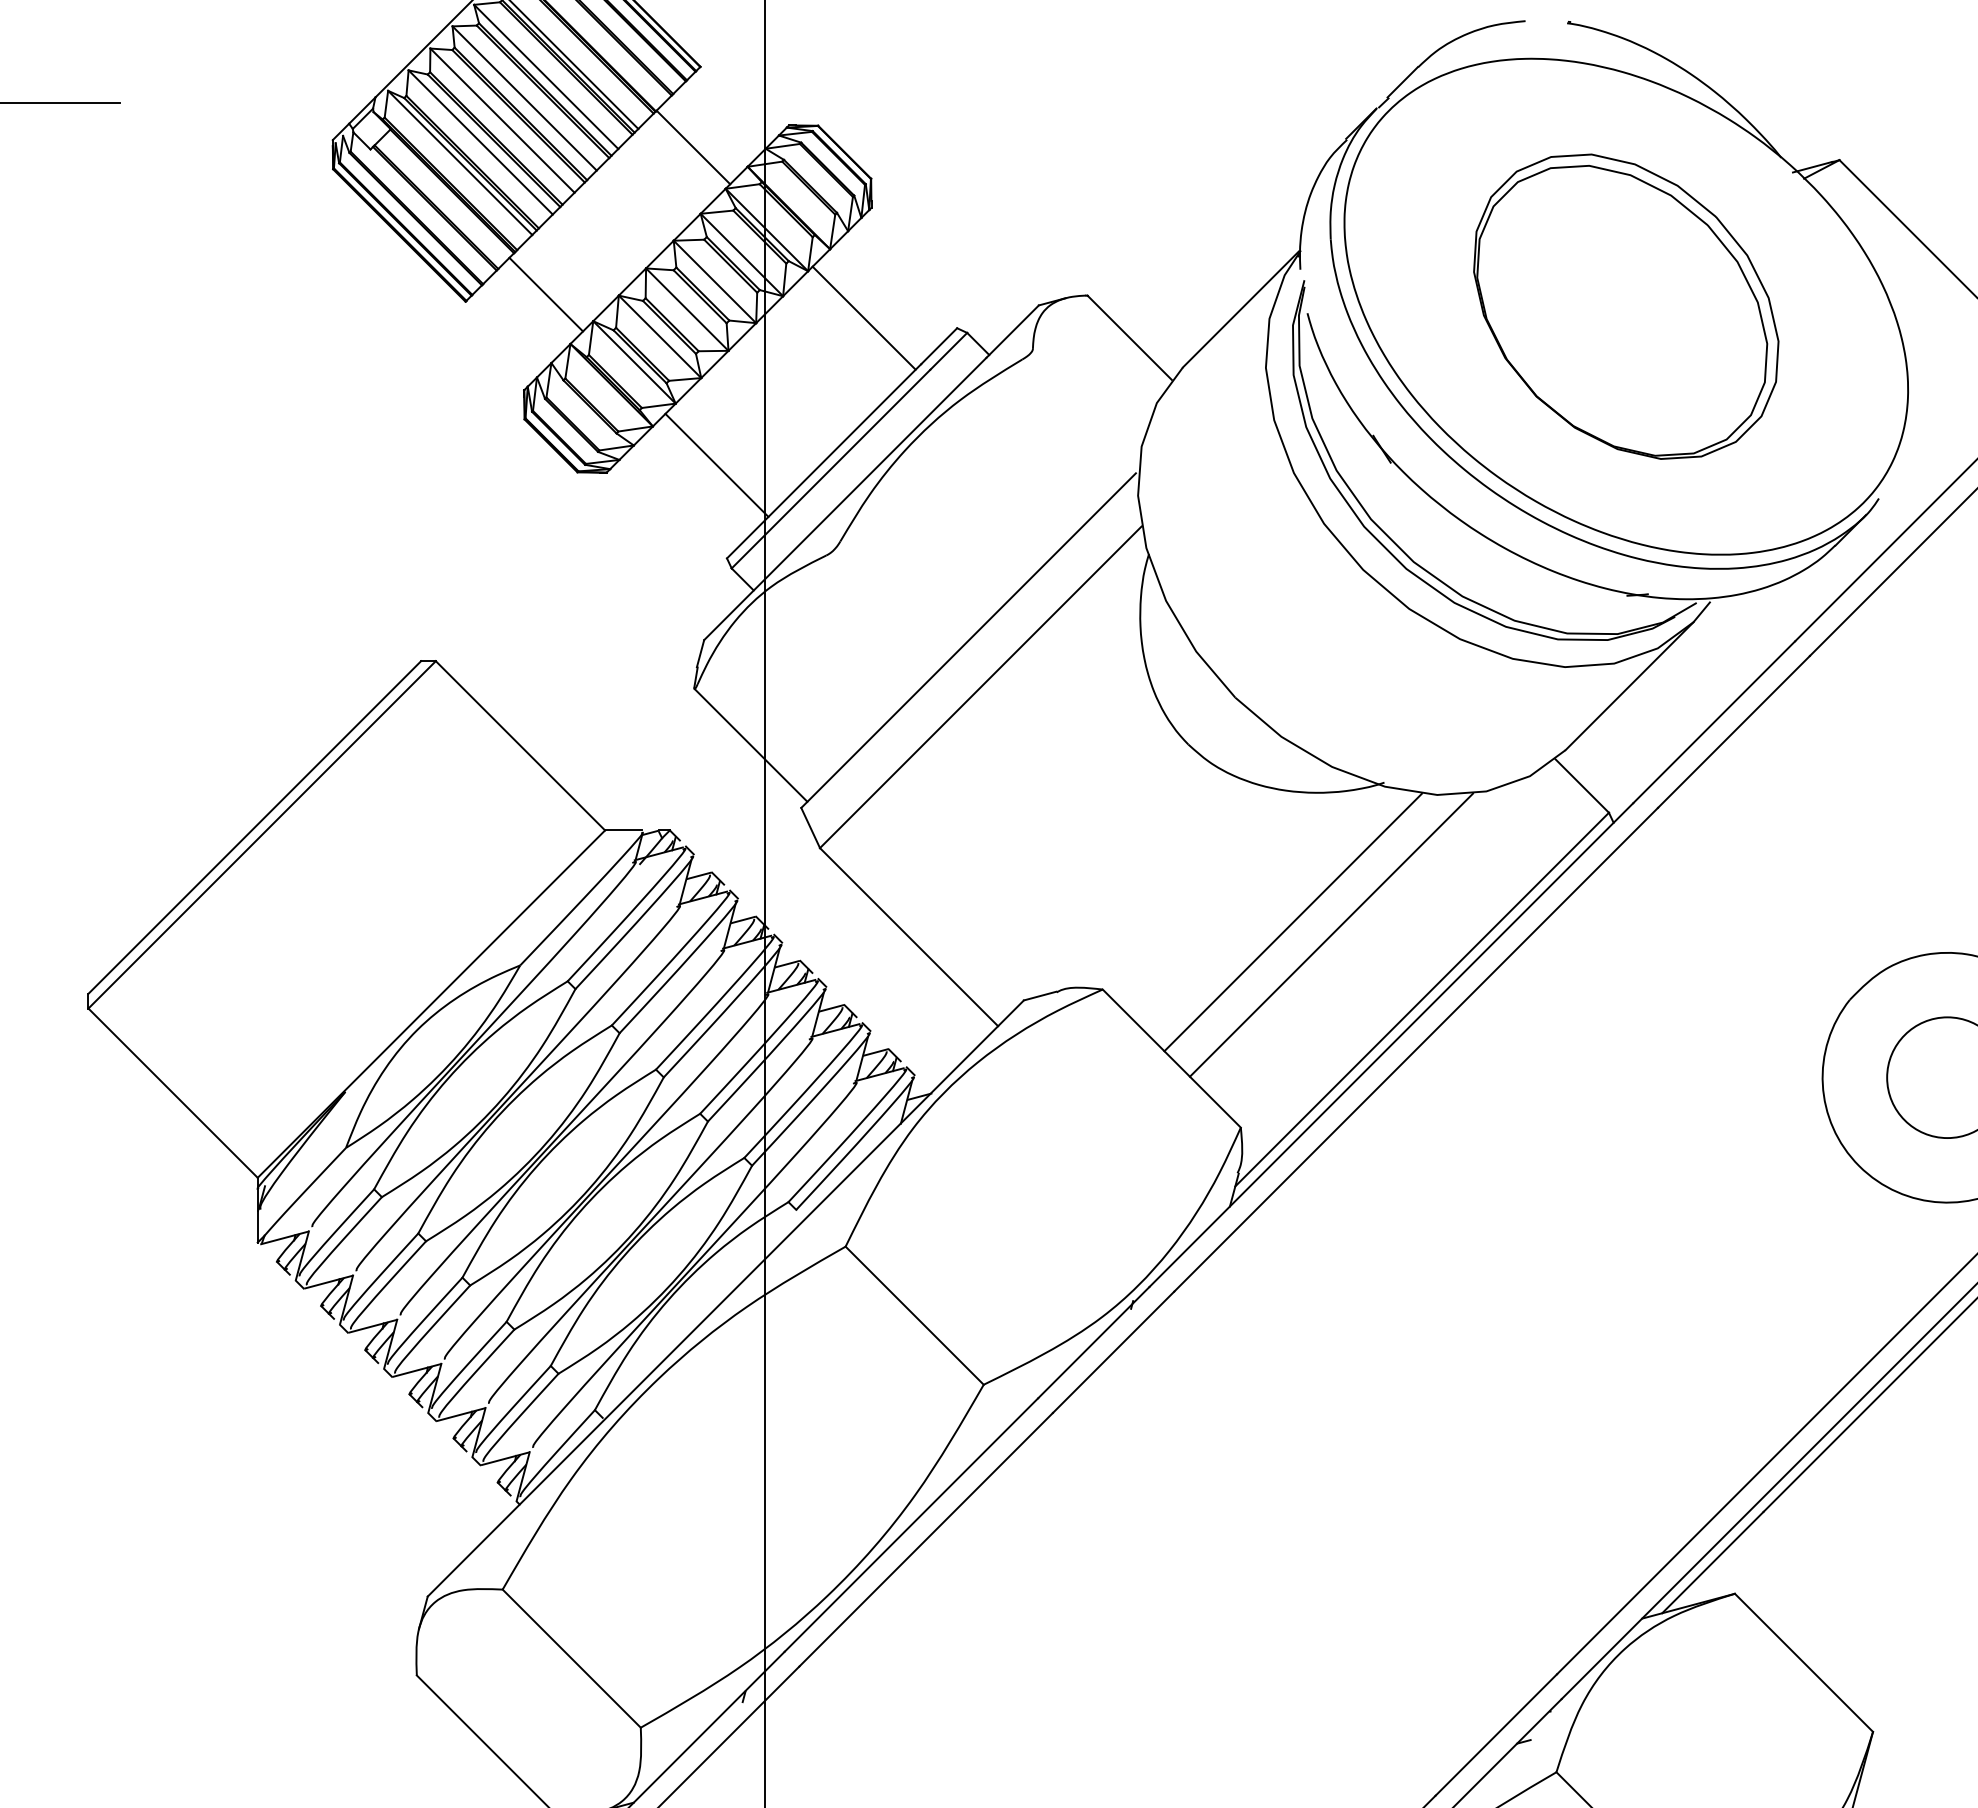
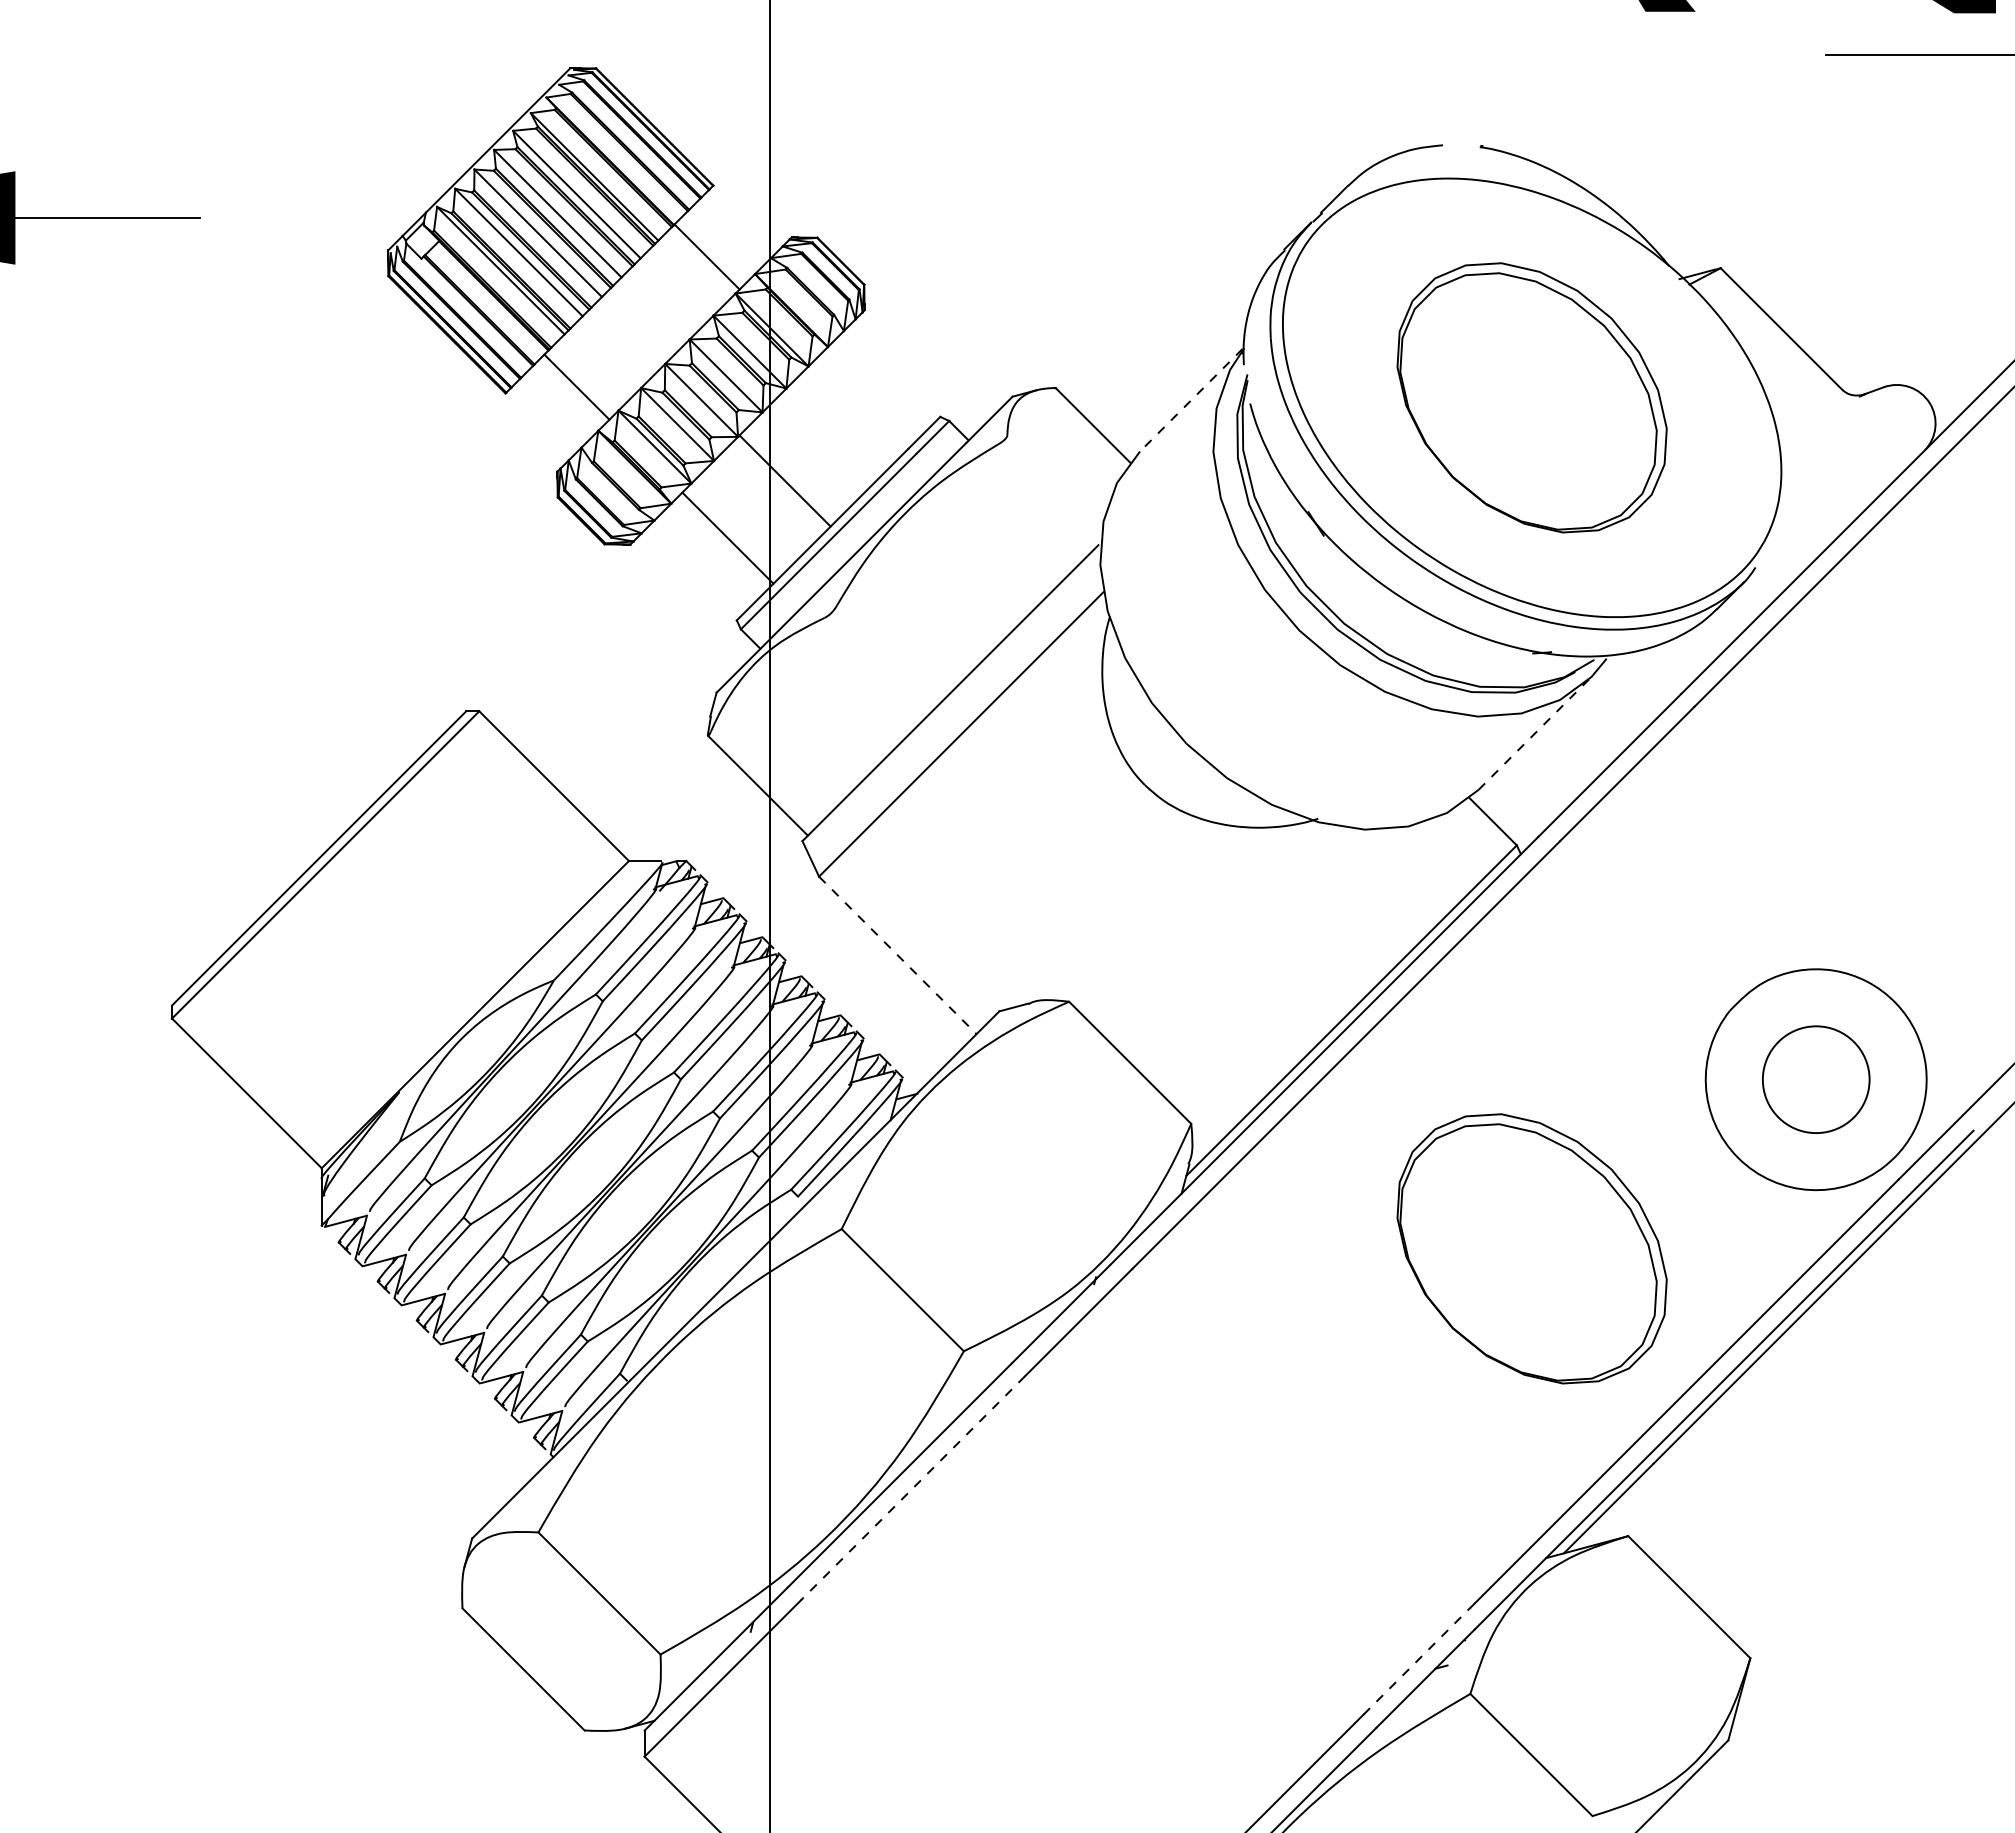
line: (1241, 309) -> (1191, 400), solid -> dashed
line: (863, 317) -> (784, 480), moved
line: (1630, 686) -> (1535, 733), solid -> dashed
line: (1293, 922) -> (1237, 942), removed
line: (1331, 935) -> (1271, 953), removed
line: (909, 937) -> (898, 955), solid -> dashed
part: (1625, 1268) -> (1531, 1248), added
line: (925, 1539) -> (912, 1488), solid -> dashed
line: (1496, 1735) -> (1417, 1661), solid -> dashed

